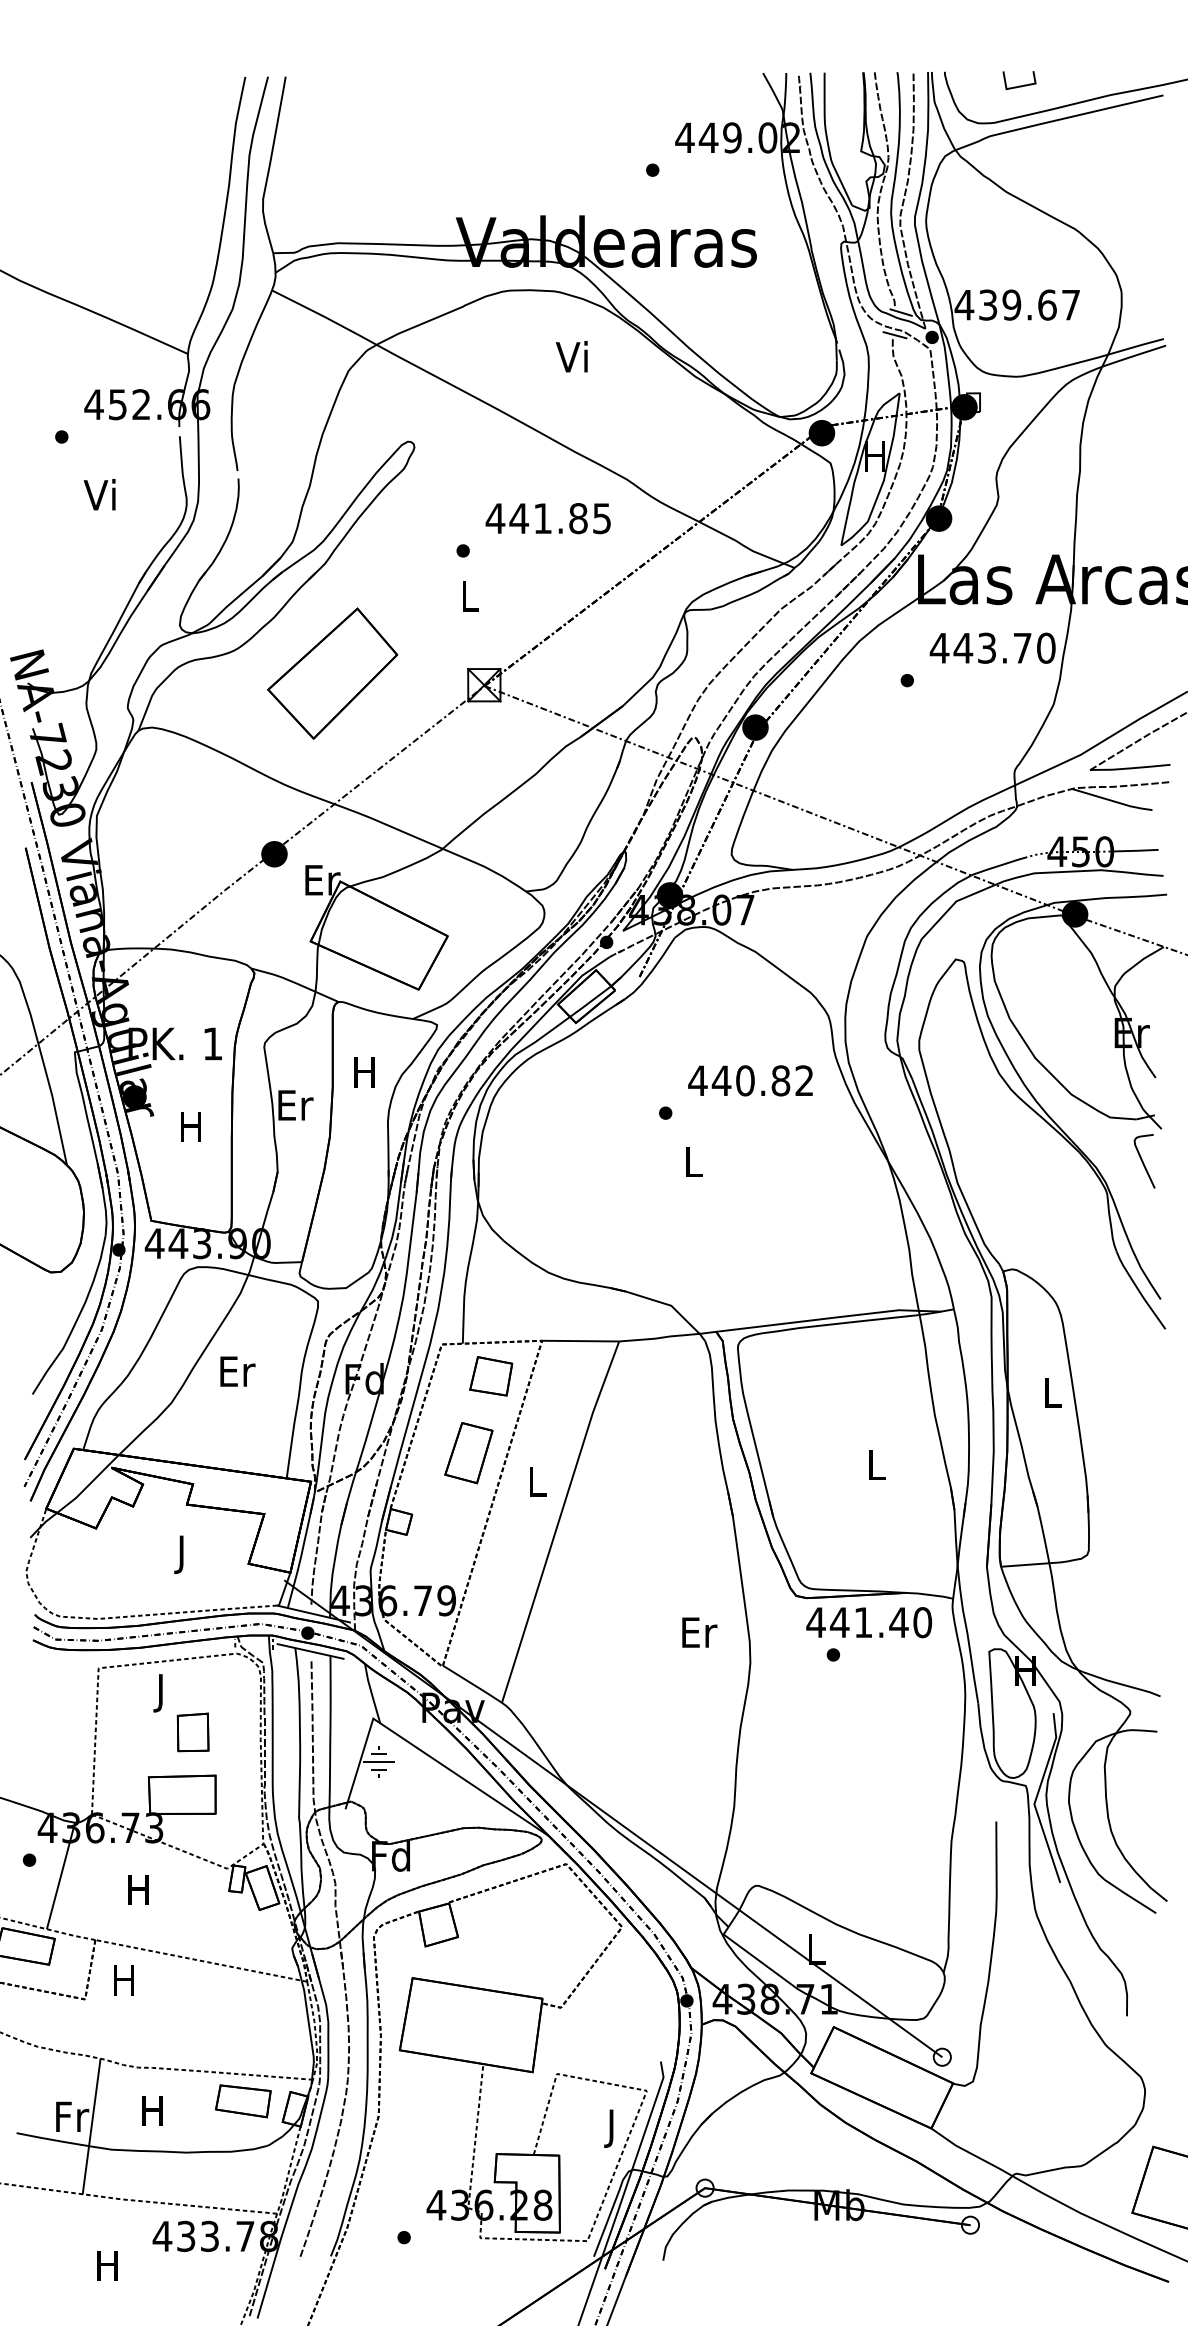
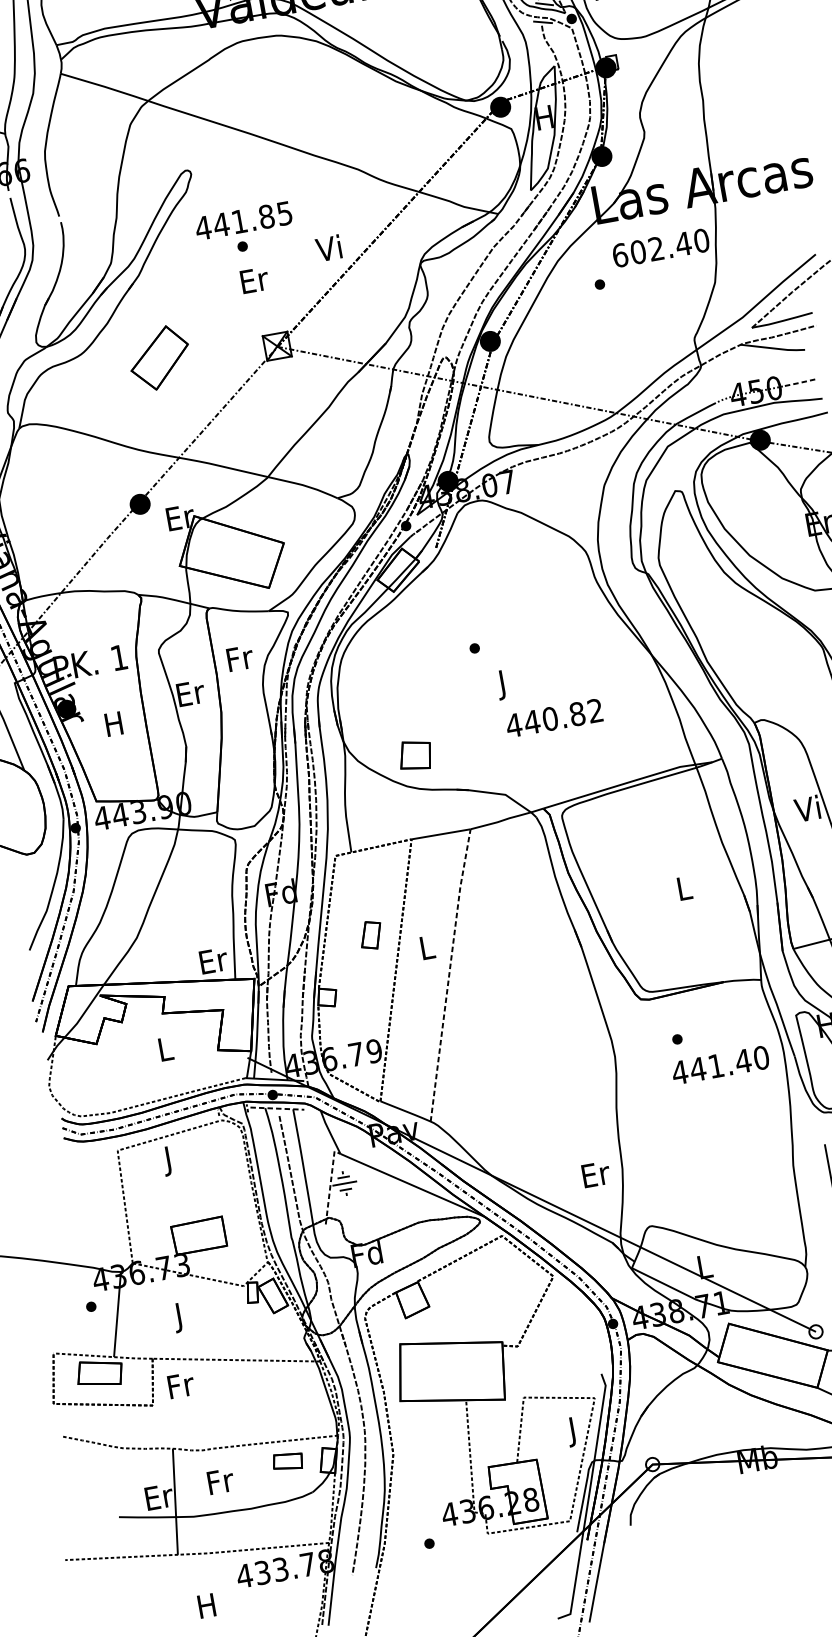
text: (571, 356) -> (328, 248), moved
text: (547, 518) -> (243, 220), moved
text: (470, 596) -> (254, 280), L -> Er
text: (980, 647) -> (651, 249), 443.70 -> 602.40
part: (332, 673) -> (159, 358), size x0.6
line: (1136, 850) -> (798, 382), solid -> dashed
text: (366, 1072) -> (240, 658), H -> Fr
text: (750, 1080) -> (554, 718), moved
text: (693, 1165) -> (503, 684), L -> J
text: (237, 1371) -> (213, 960), moved
part: (491, 1376) -> (415, 755), moved
text: (1050, 1391) -> (807, 808), L -> Vi
part: (468, 1453) -> (370, 935), size x0.6
line: (558, 1521) -> (448, 975), solid -> dashed
text: (182, 1554) -> (166, 1052), J -> L
text: (869, 1622) -> (720, 1065), moved
text: (699, 1632) -> (596, 1174), moved
line: (310, 1651) -> (277, 1108), solid -> dashed
part: (192, 1732) -> (198, 1186), removed
line: (361, 1758) -> (331, 1183), solid -> dashed
text: (138, 1894) -> (179, 1318), H -> J
text: (125, 1980) -> (181, 1385), H -> Fr
part: (243, 2101) -> (288, 1461), size x0.7
text: (153, 2111) -> (220, 1481), H -> Fr
text: (72, 2116) -> (159, 1496), Fr -> Er

